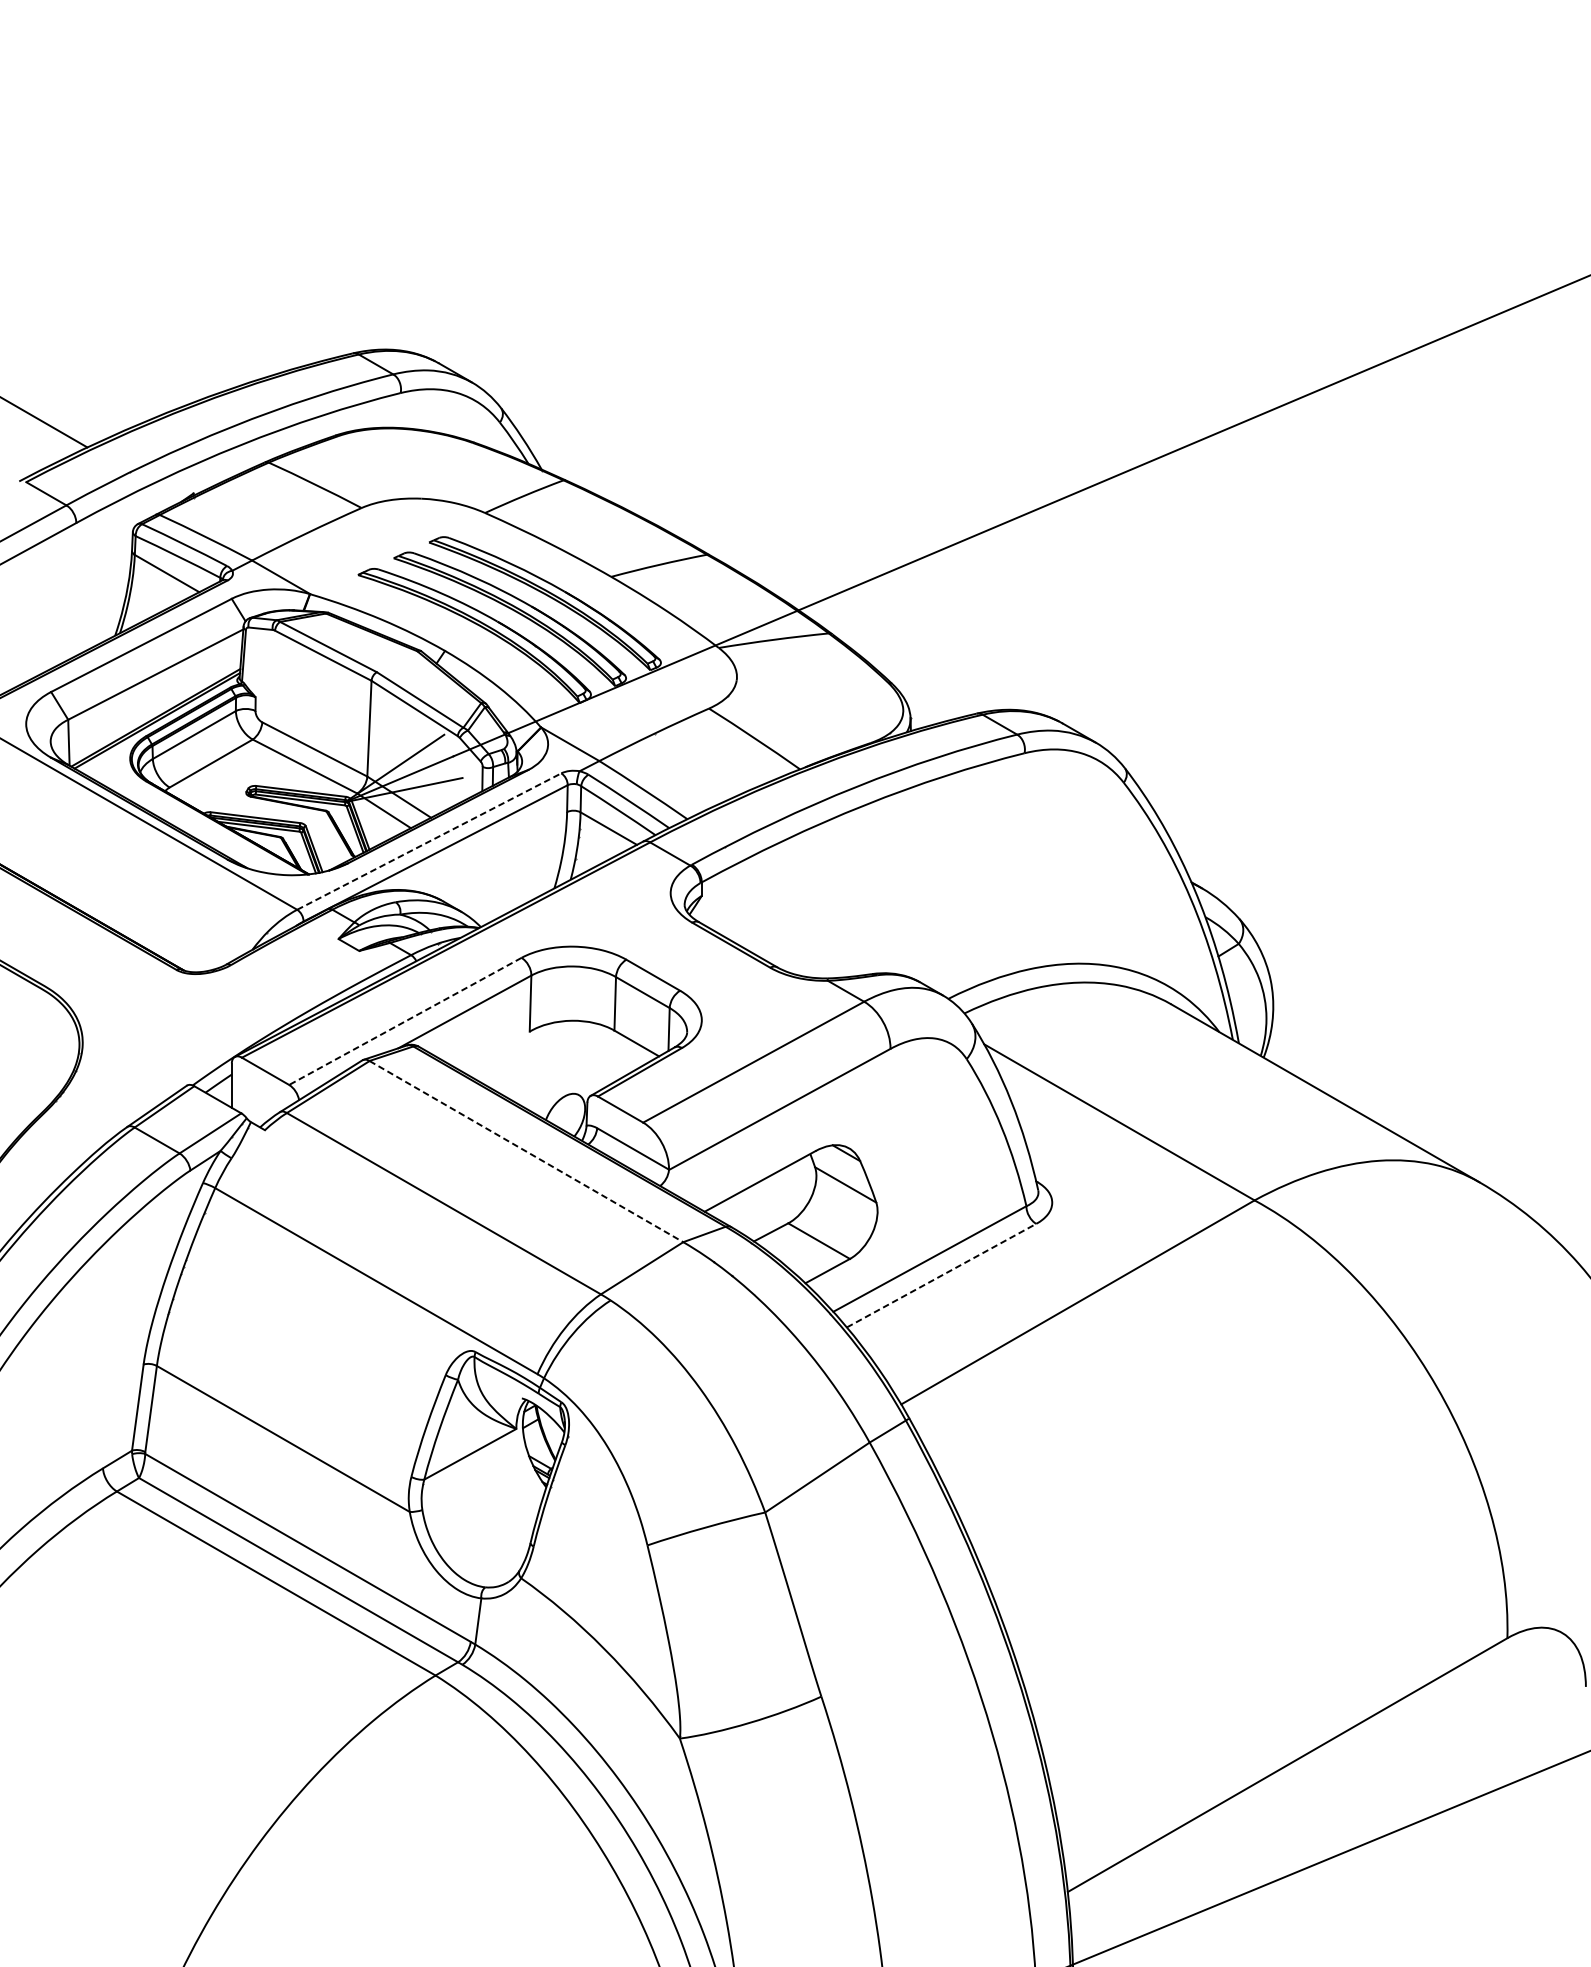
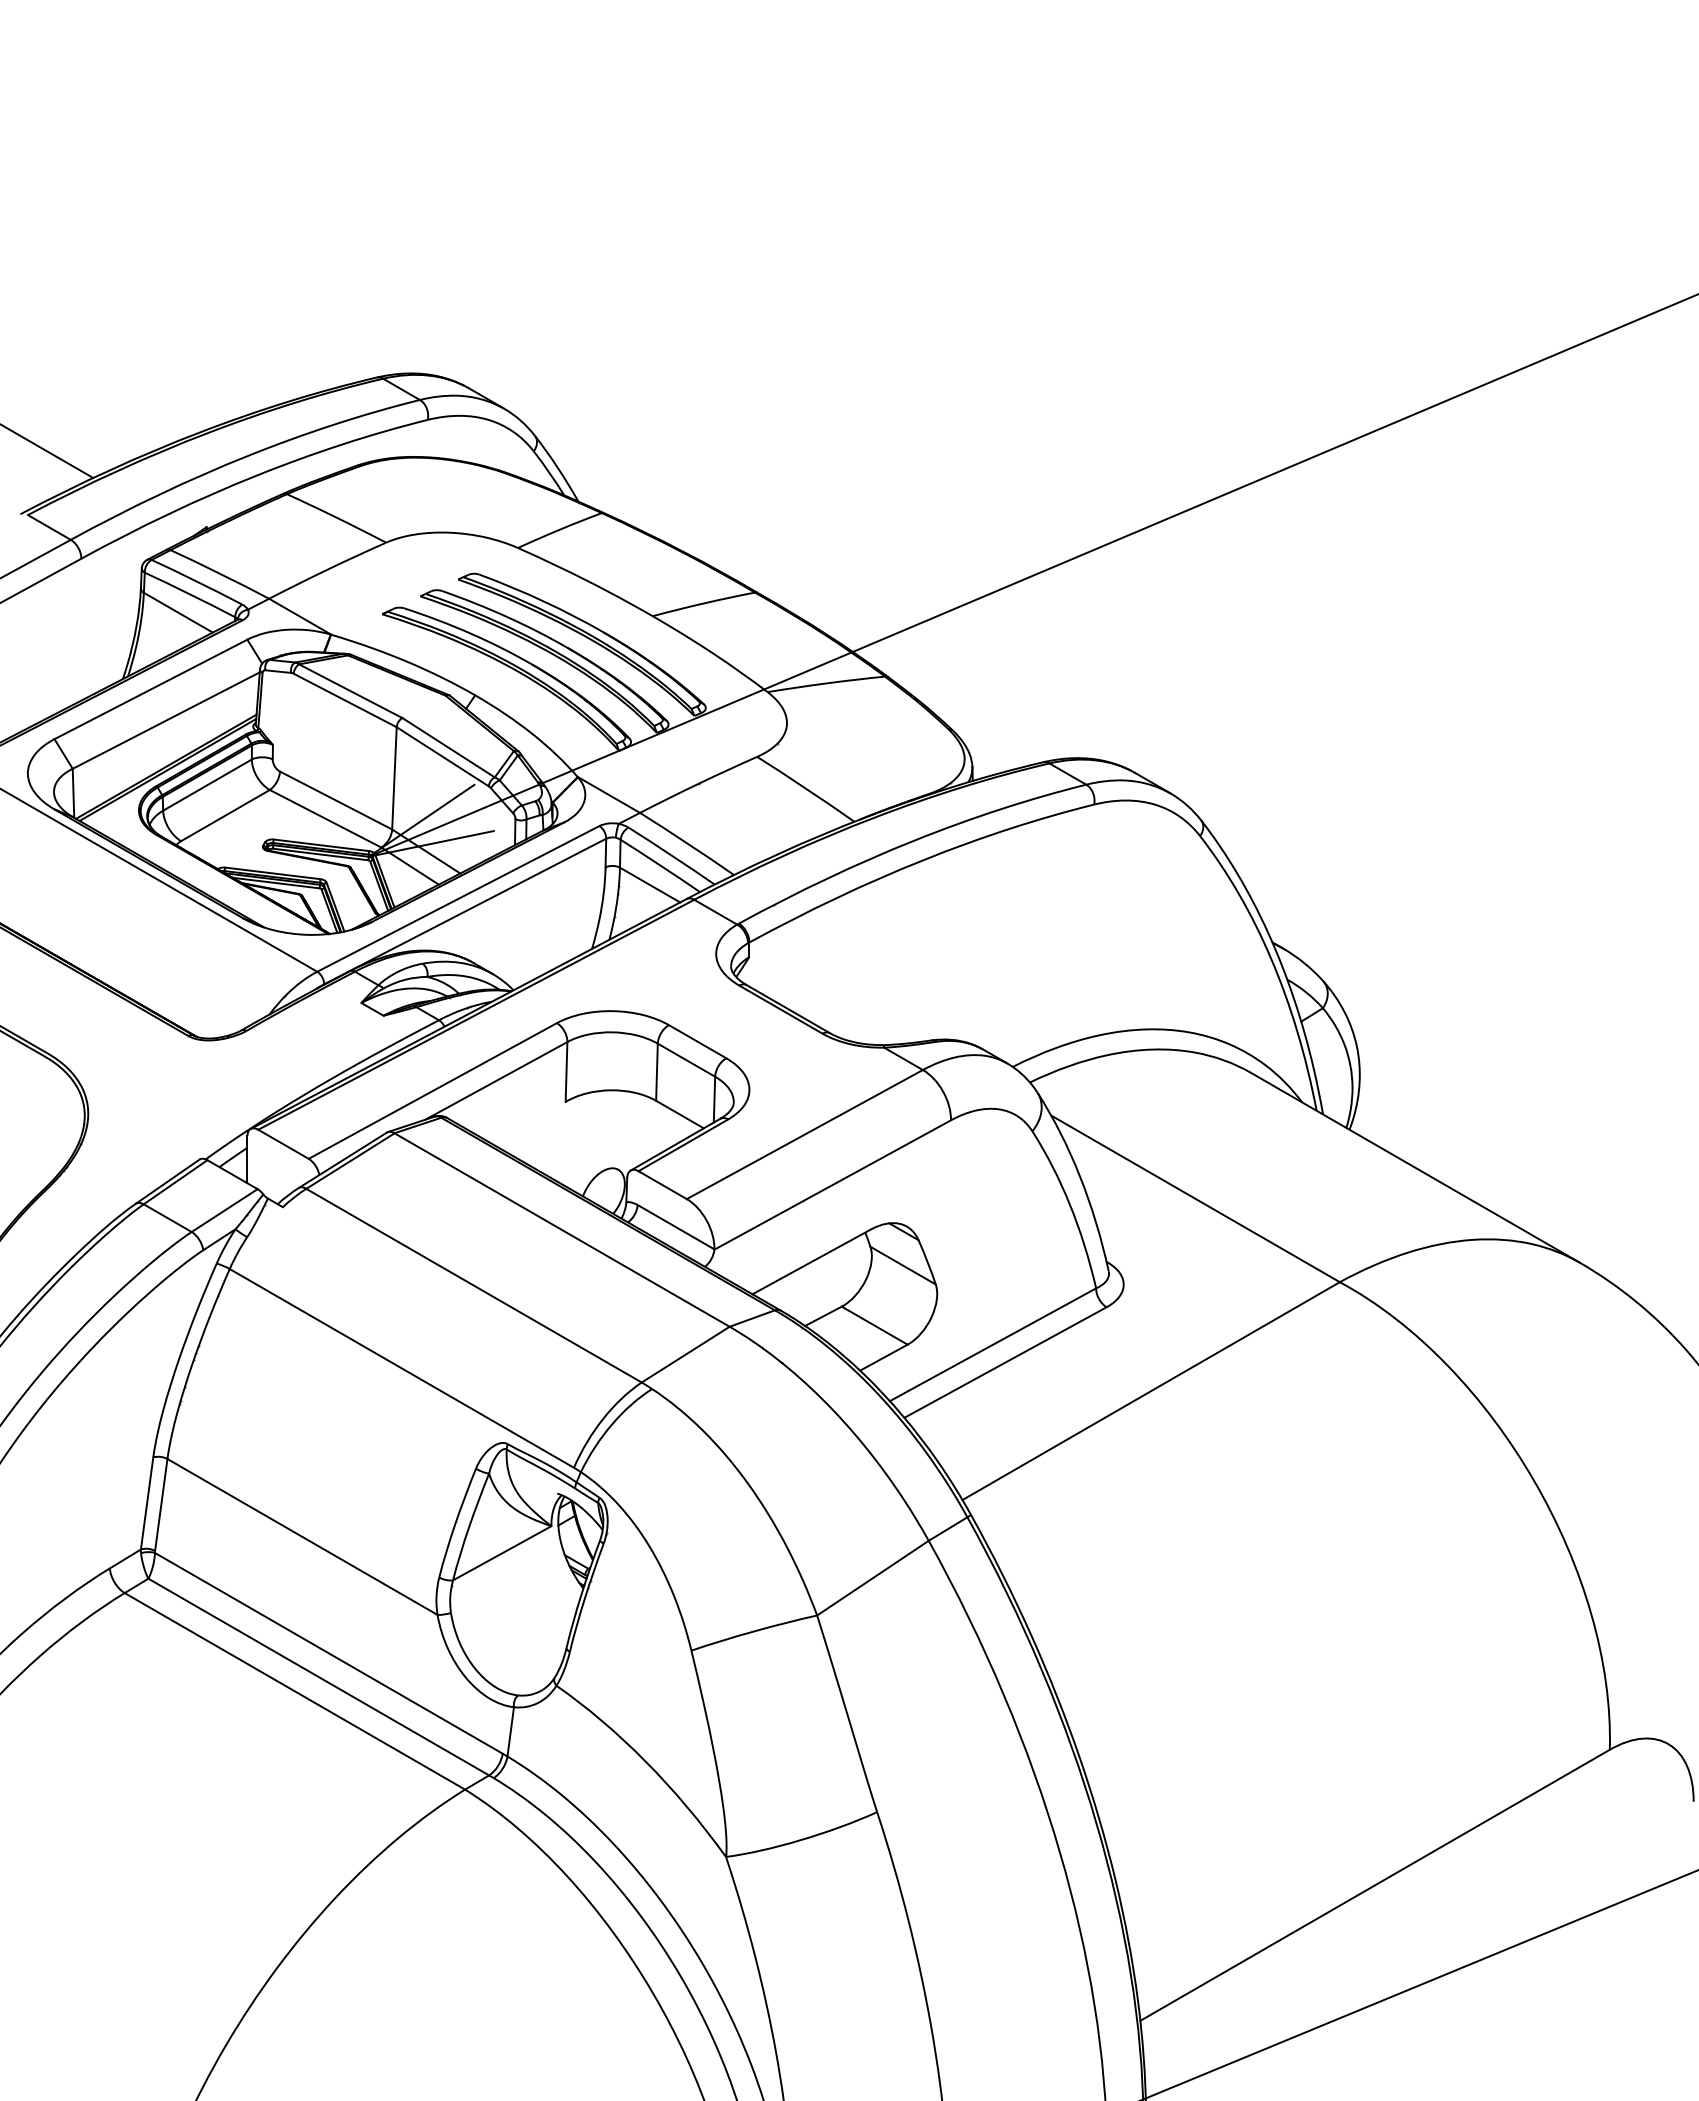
line: (429, 841) -> (458, 898), dashed -> solid
line: (405, 1021) -> (432, 1091), dashed -> solid
line: (526, 1152) -> (562, 1230), dashed -> solid
line: (942, 1275) -> (1006, 1362), dashed -> solid

